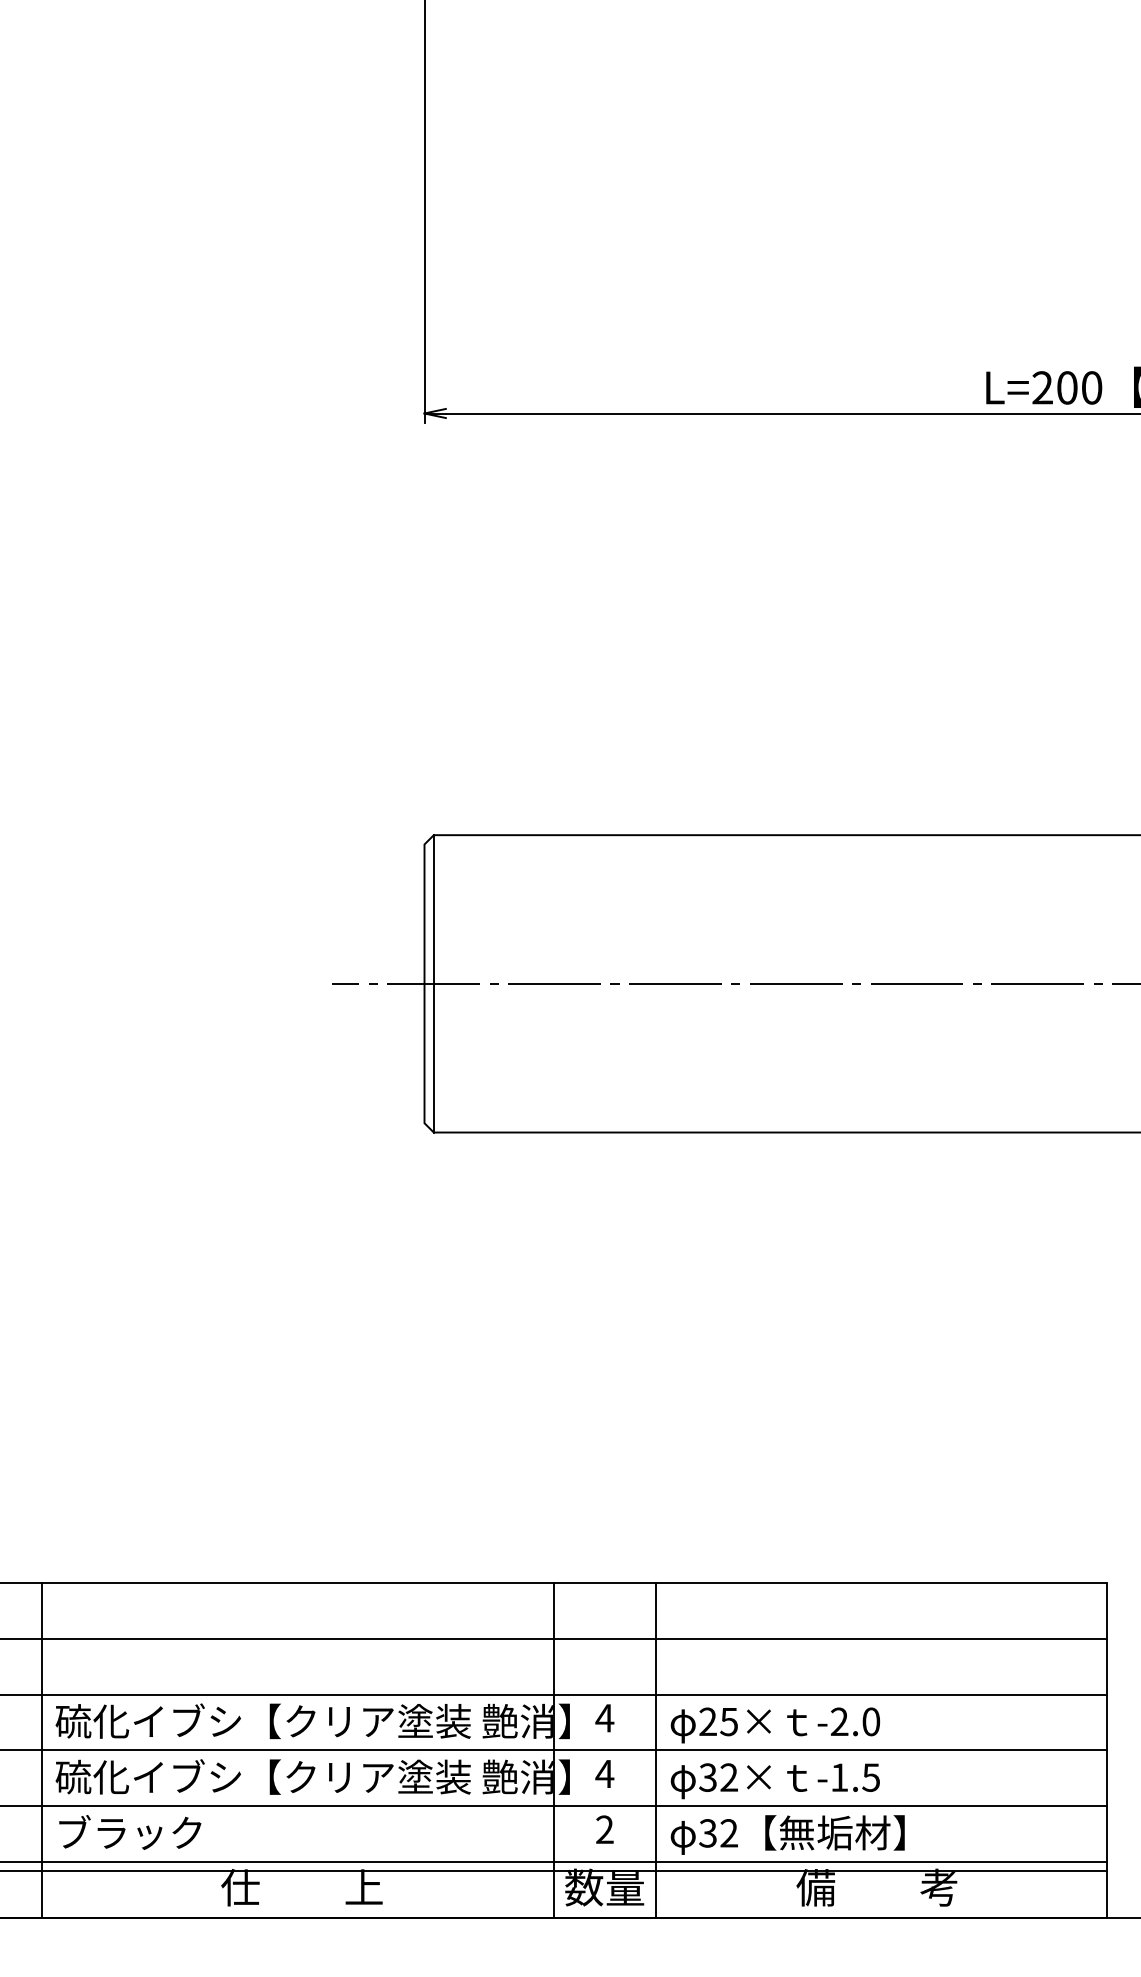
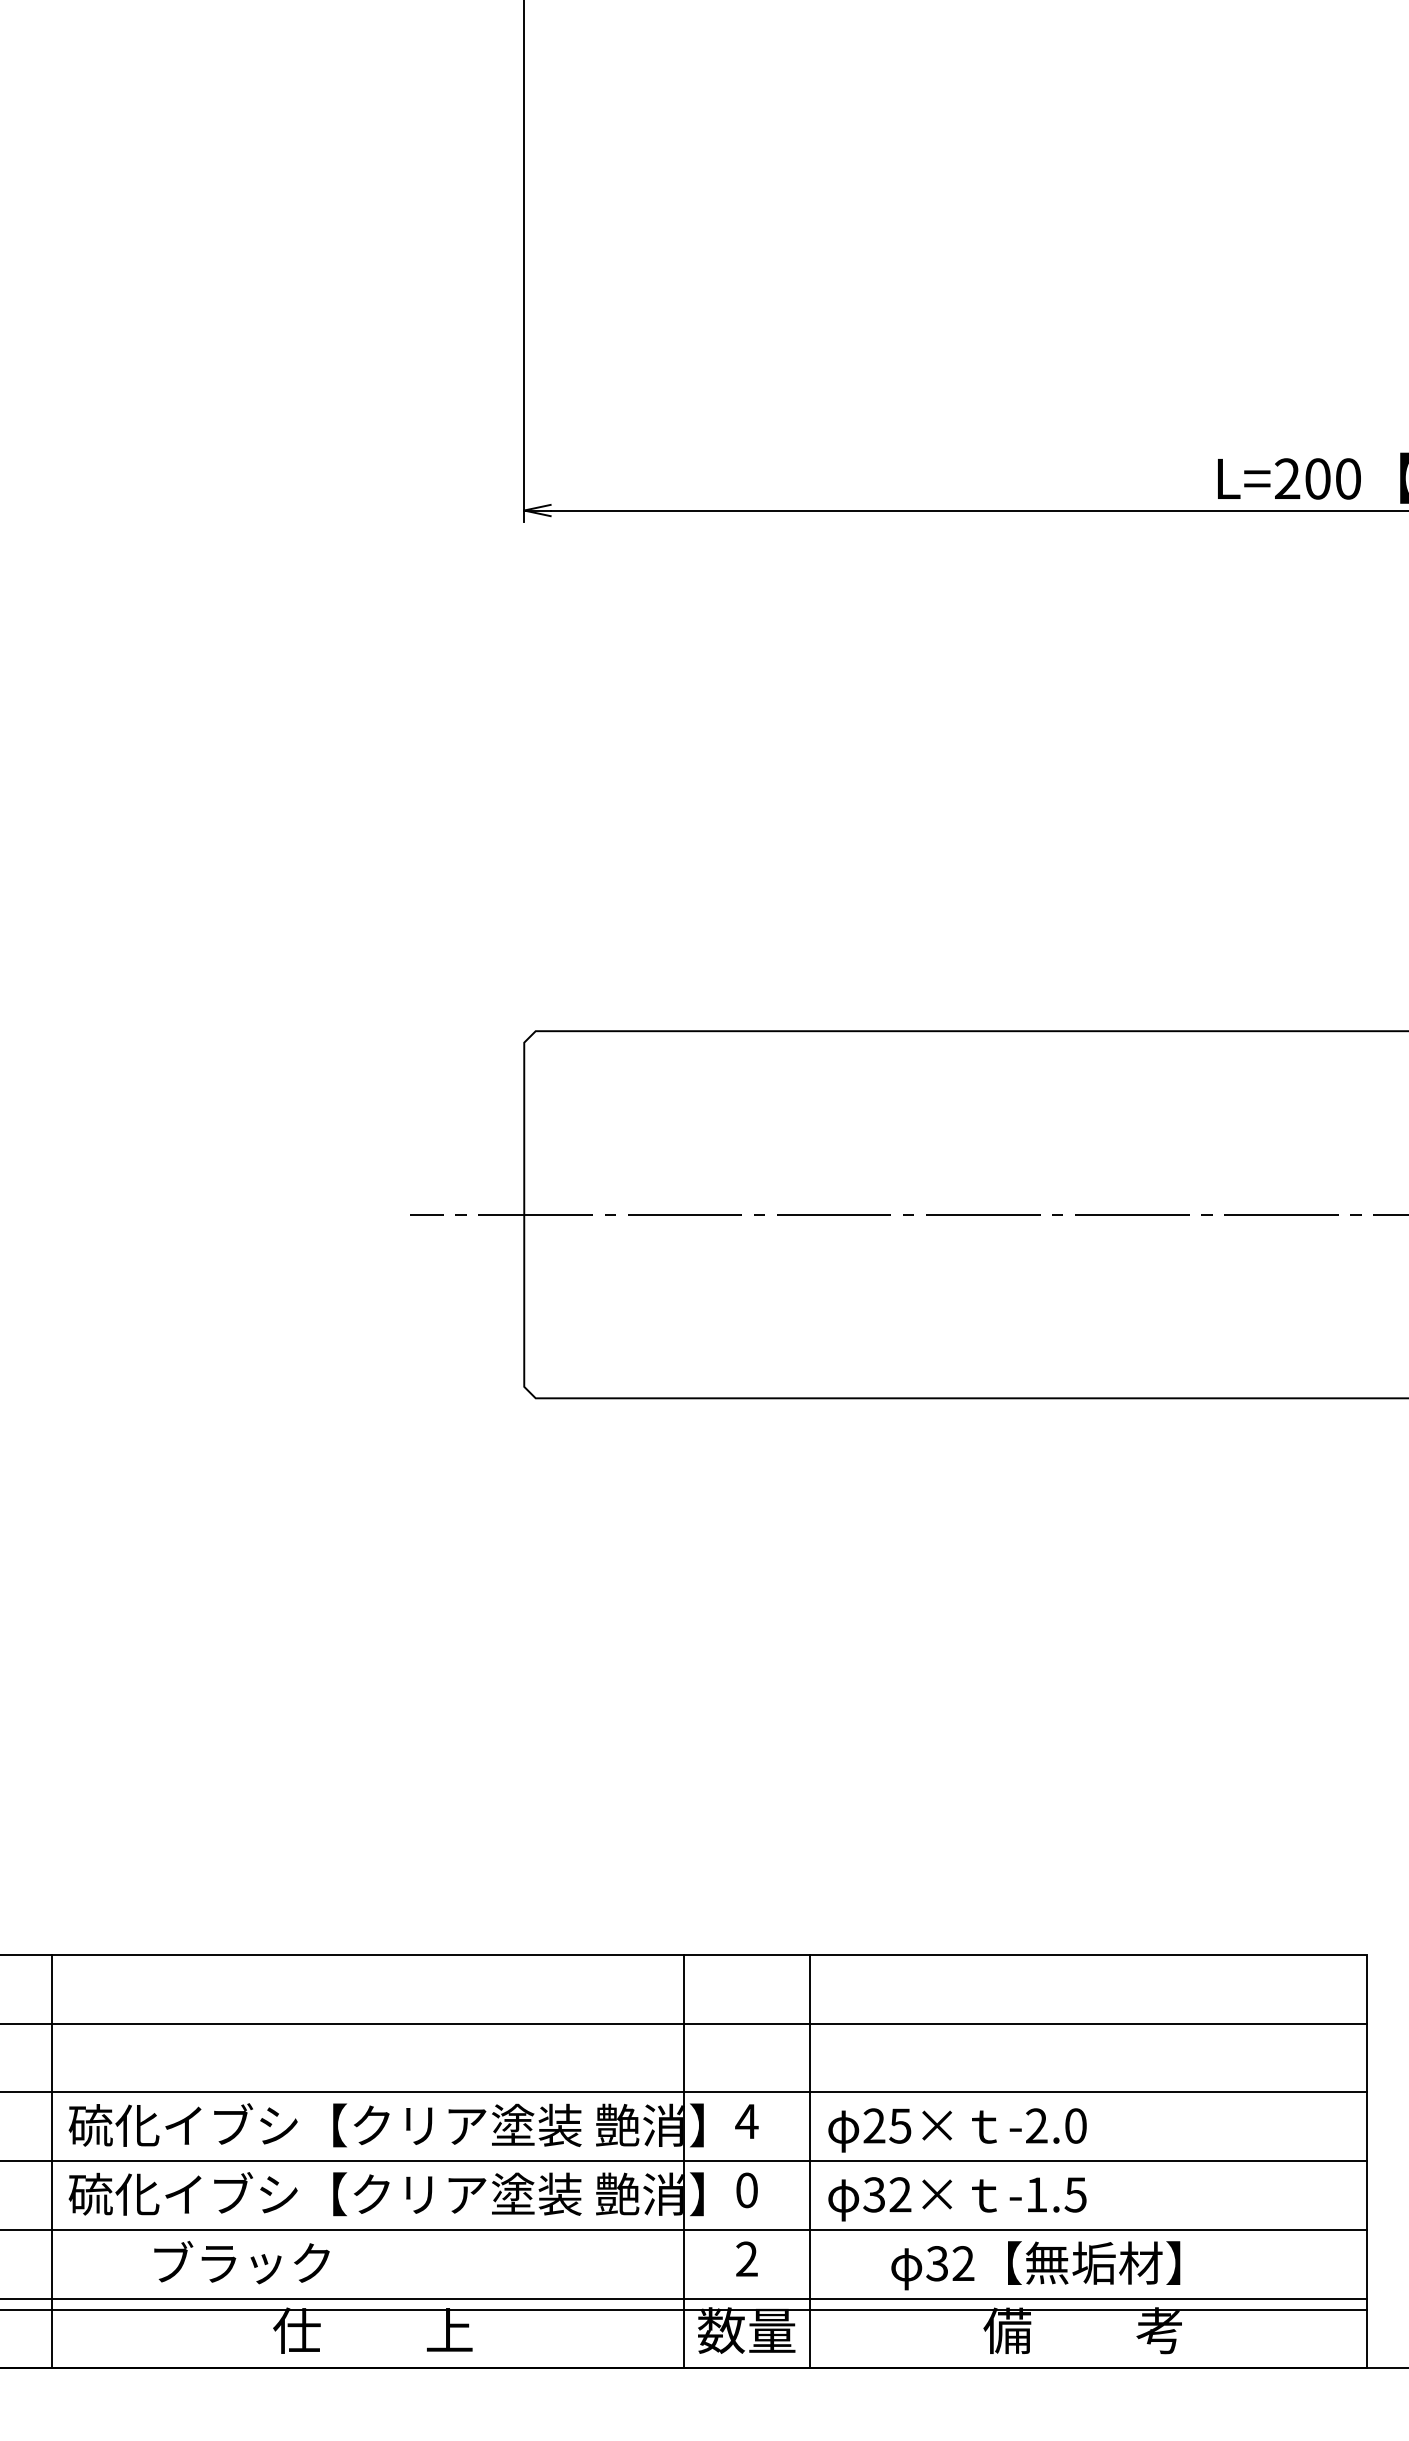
line: (433, 983) -> (535, 1214), removed
text: (604, 1774) -> (746, 2190), 4 -> 0
text: (129, 1832) -> (241, 2262), moved
text: (787, 1834) -> (1035, 2265), moved

